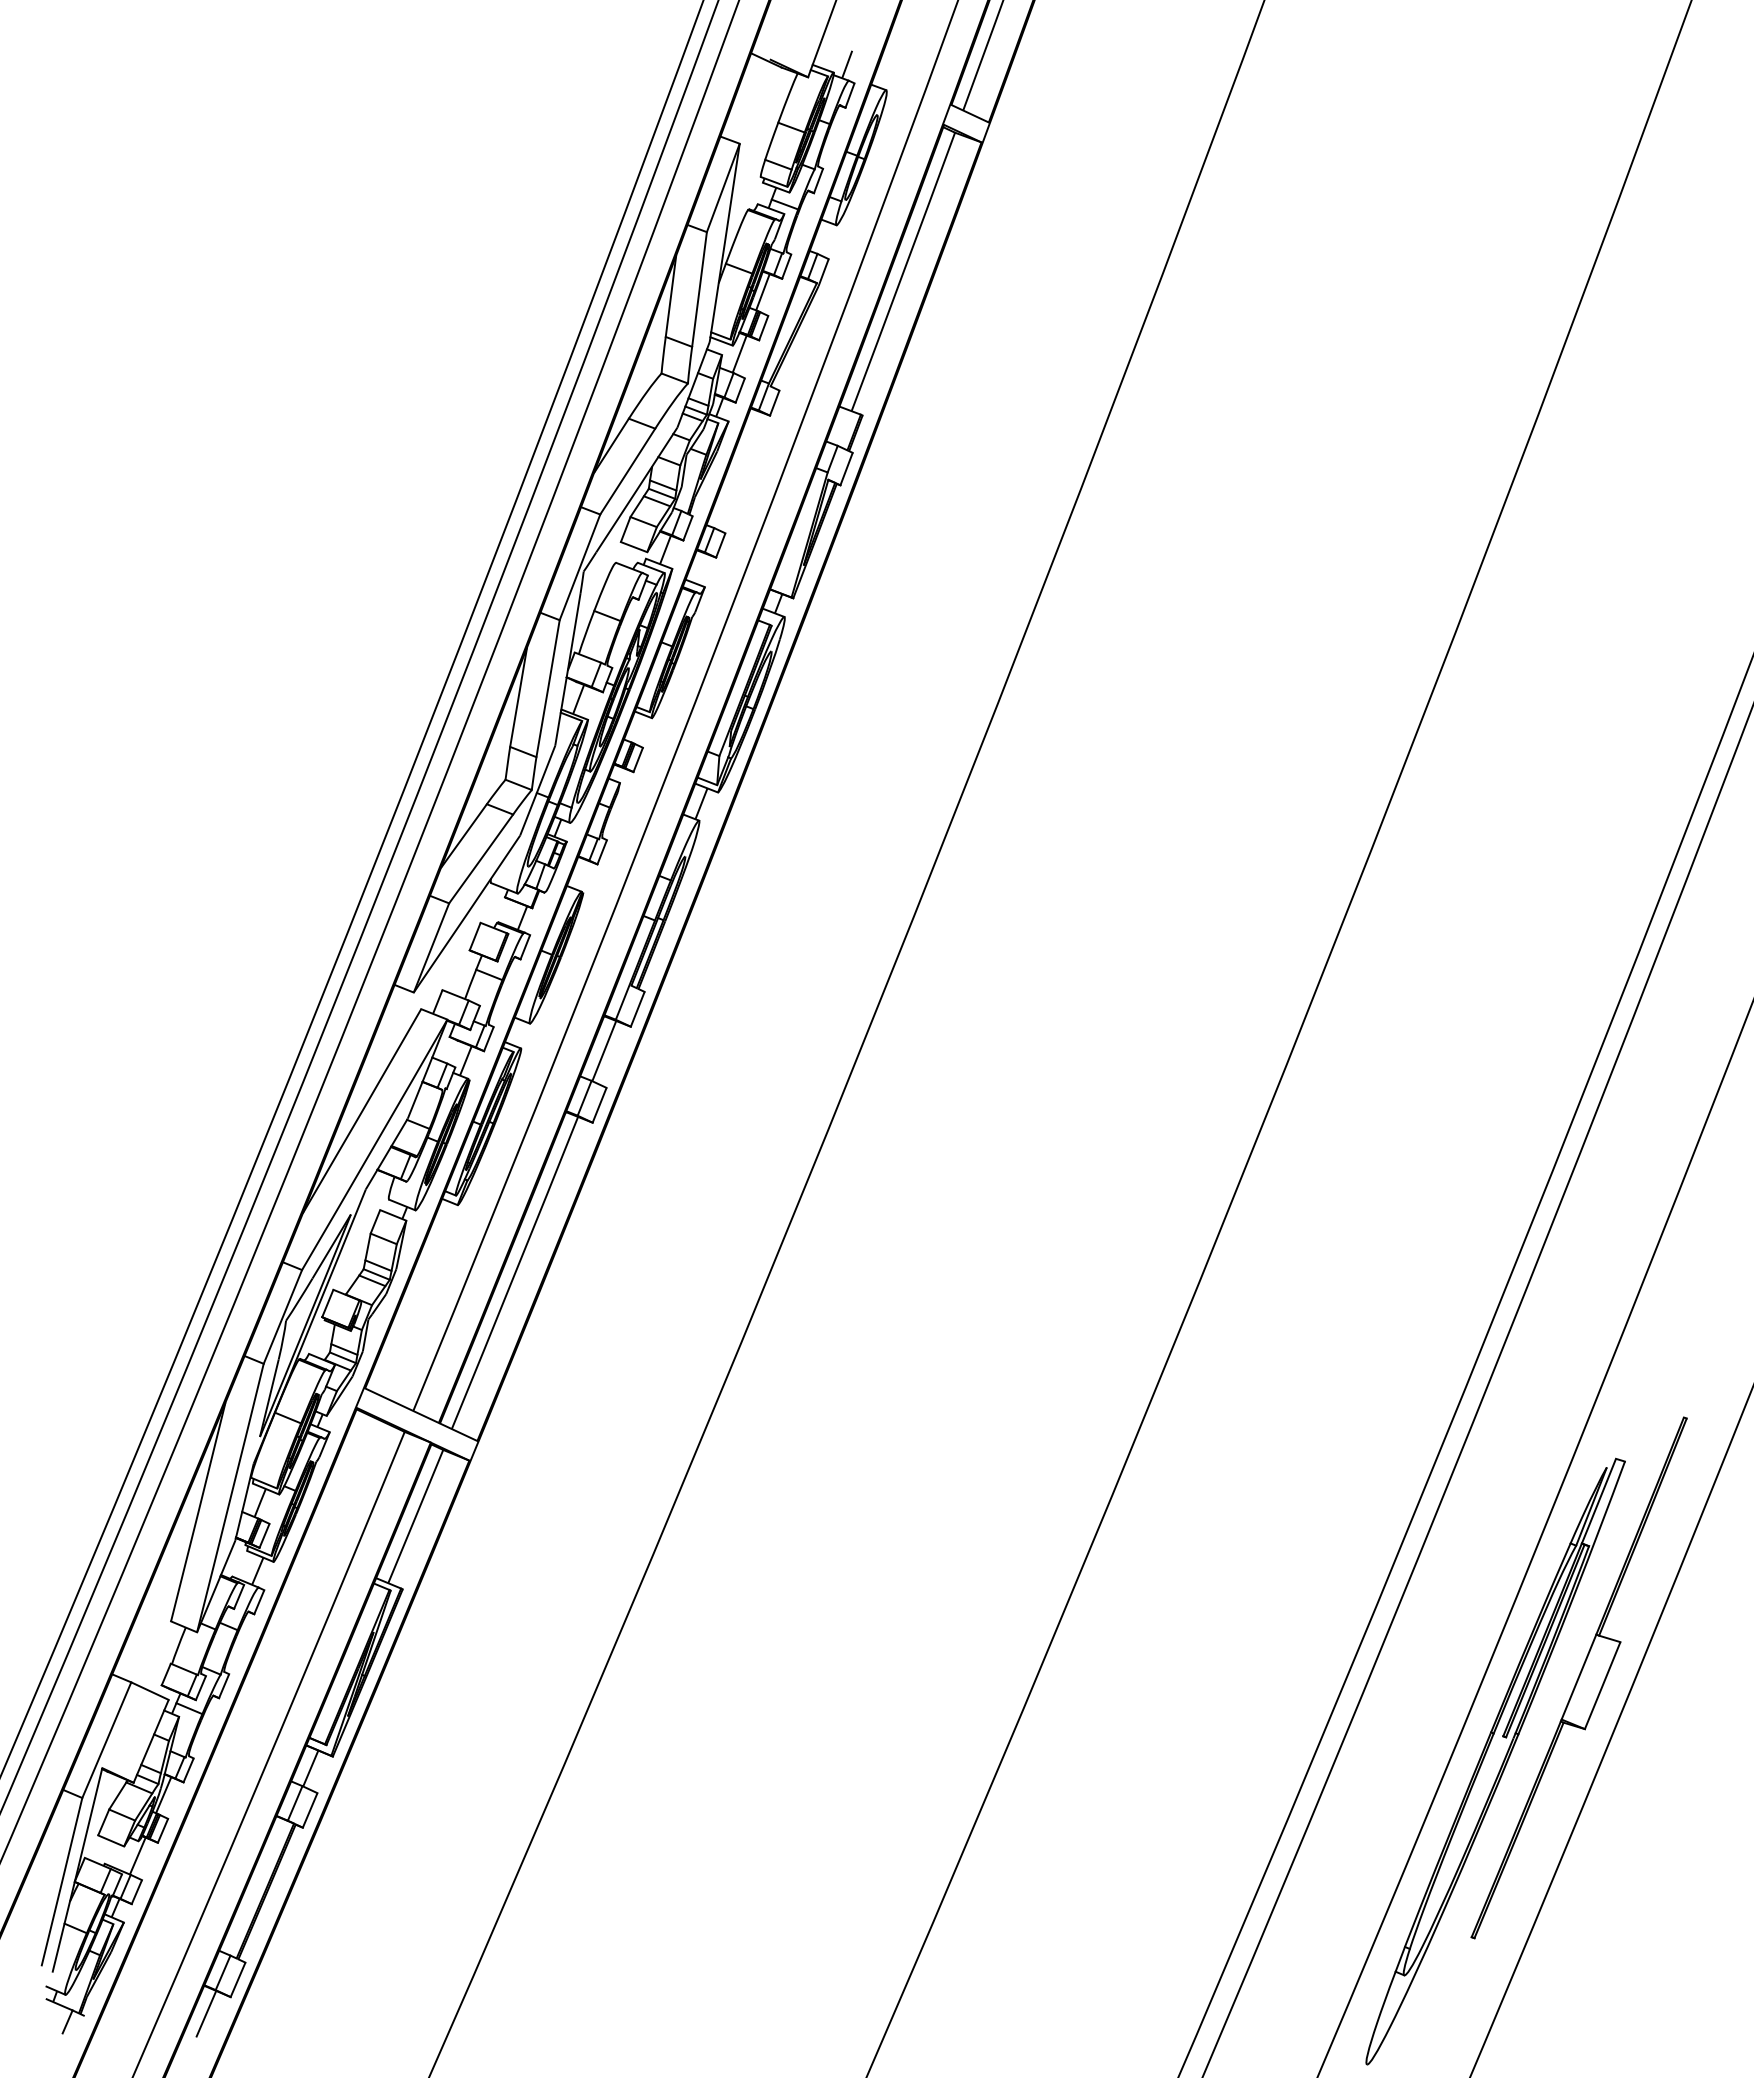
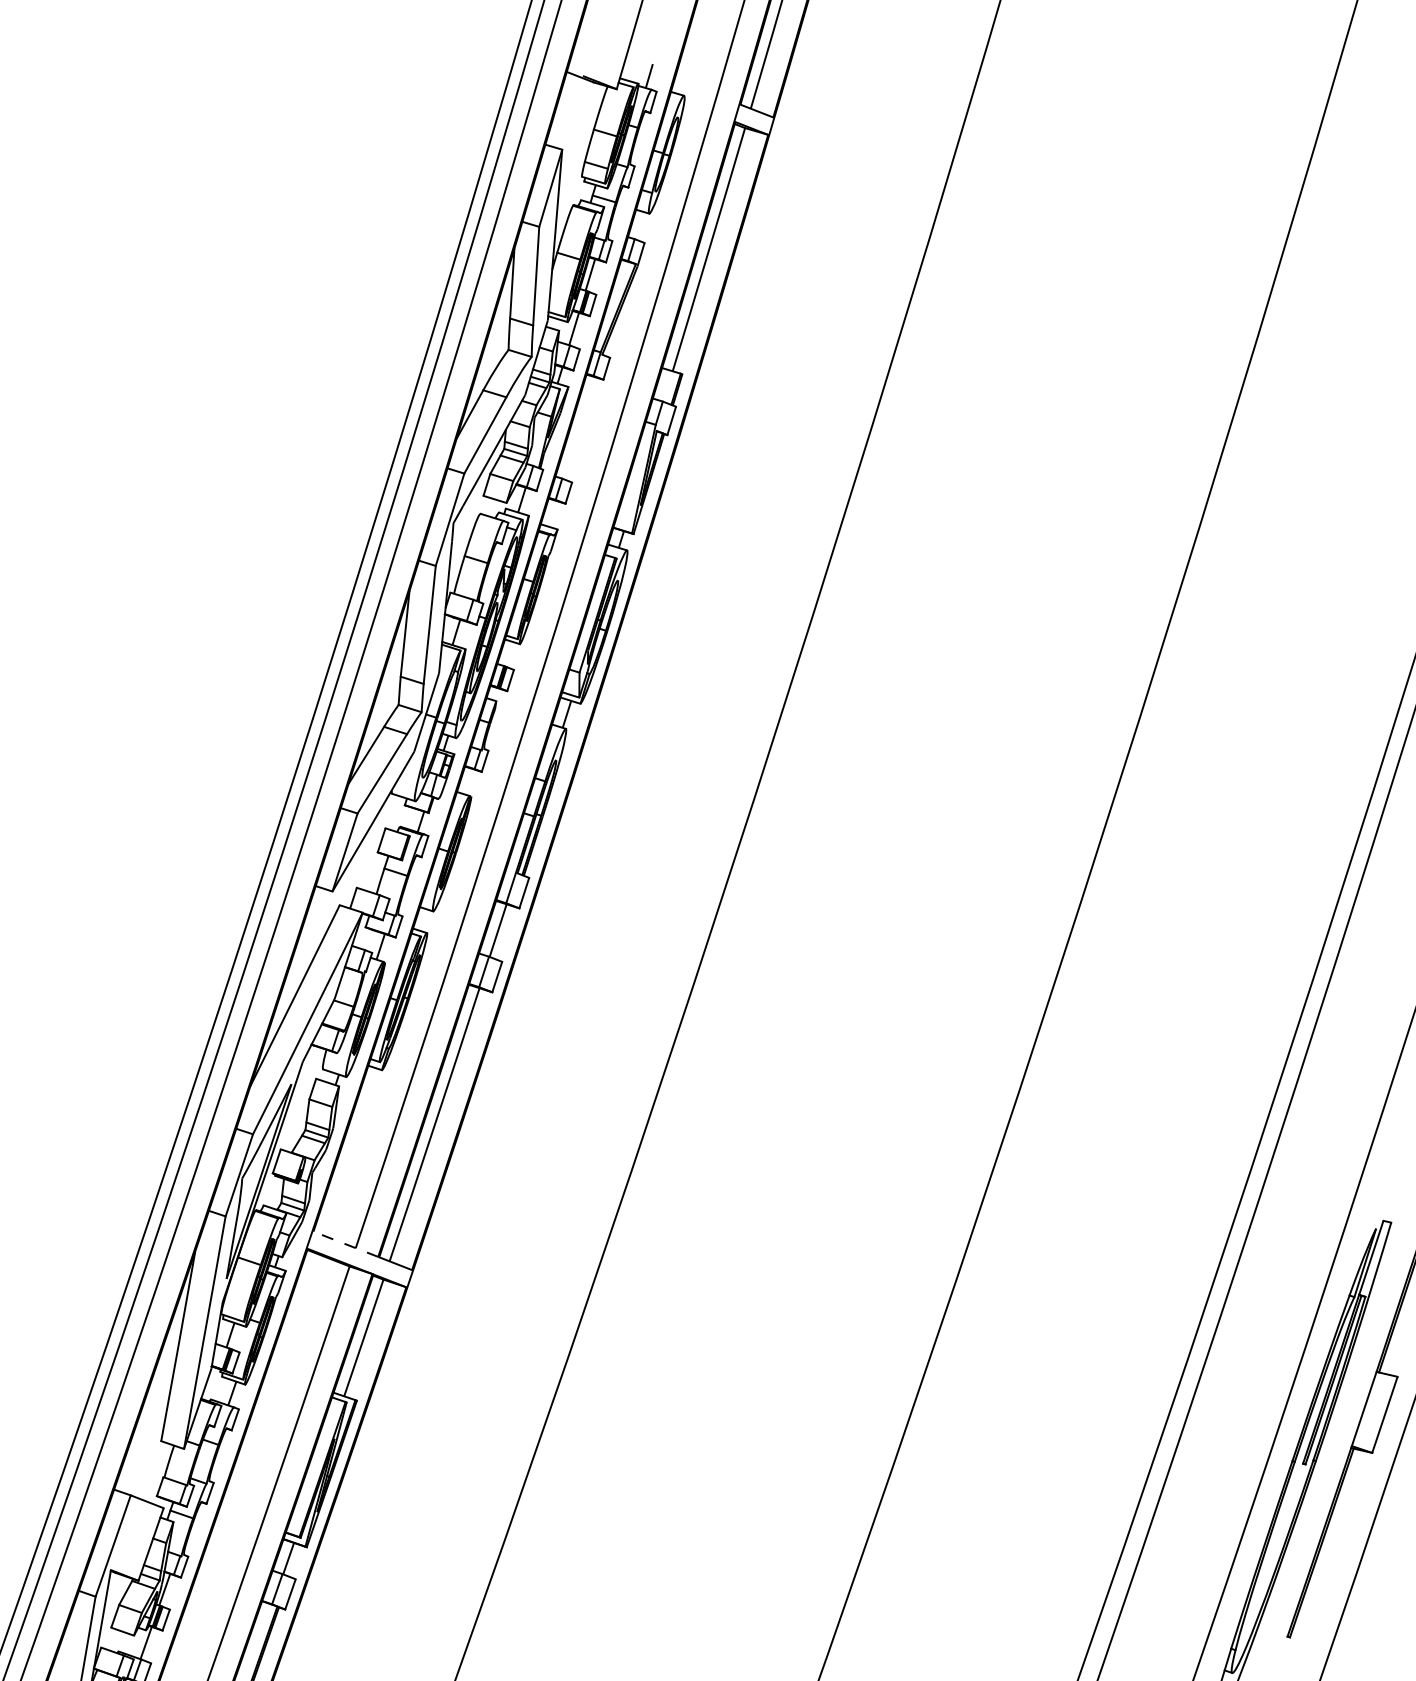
line: (402, 1405) -> (346, 1244), solid -> dashed

